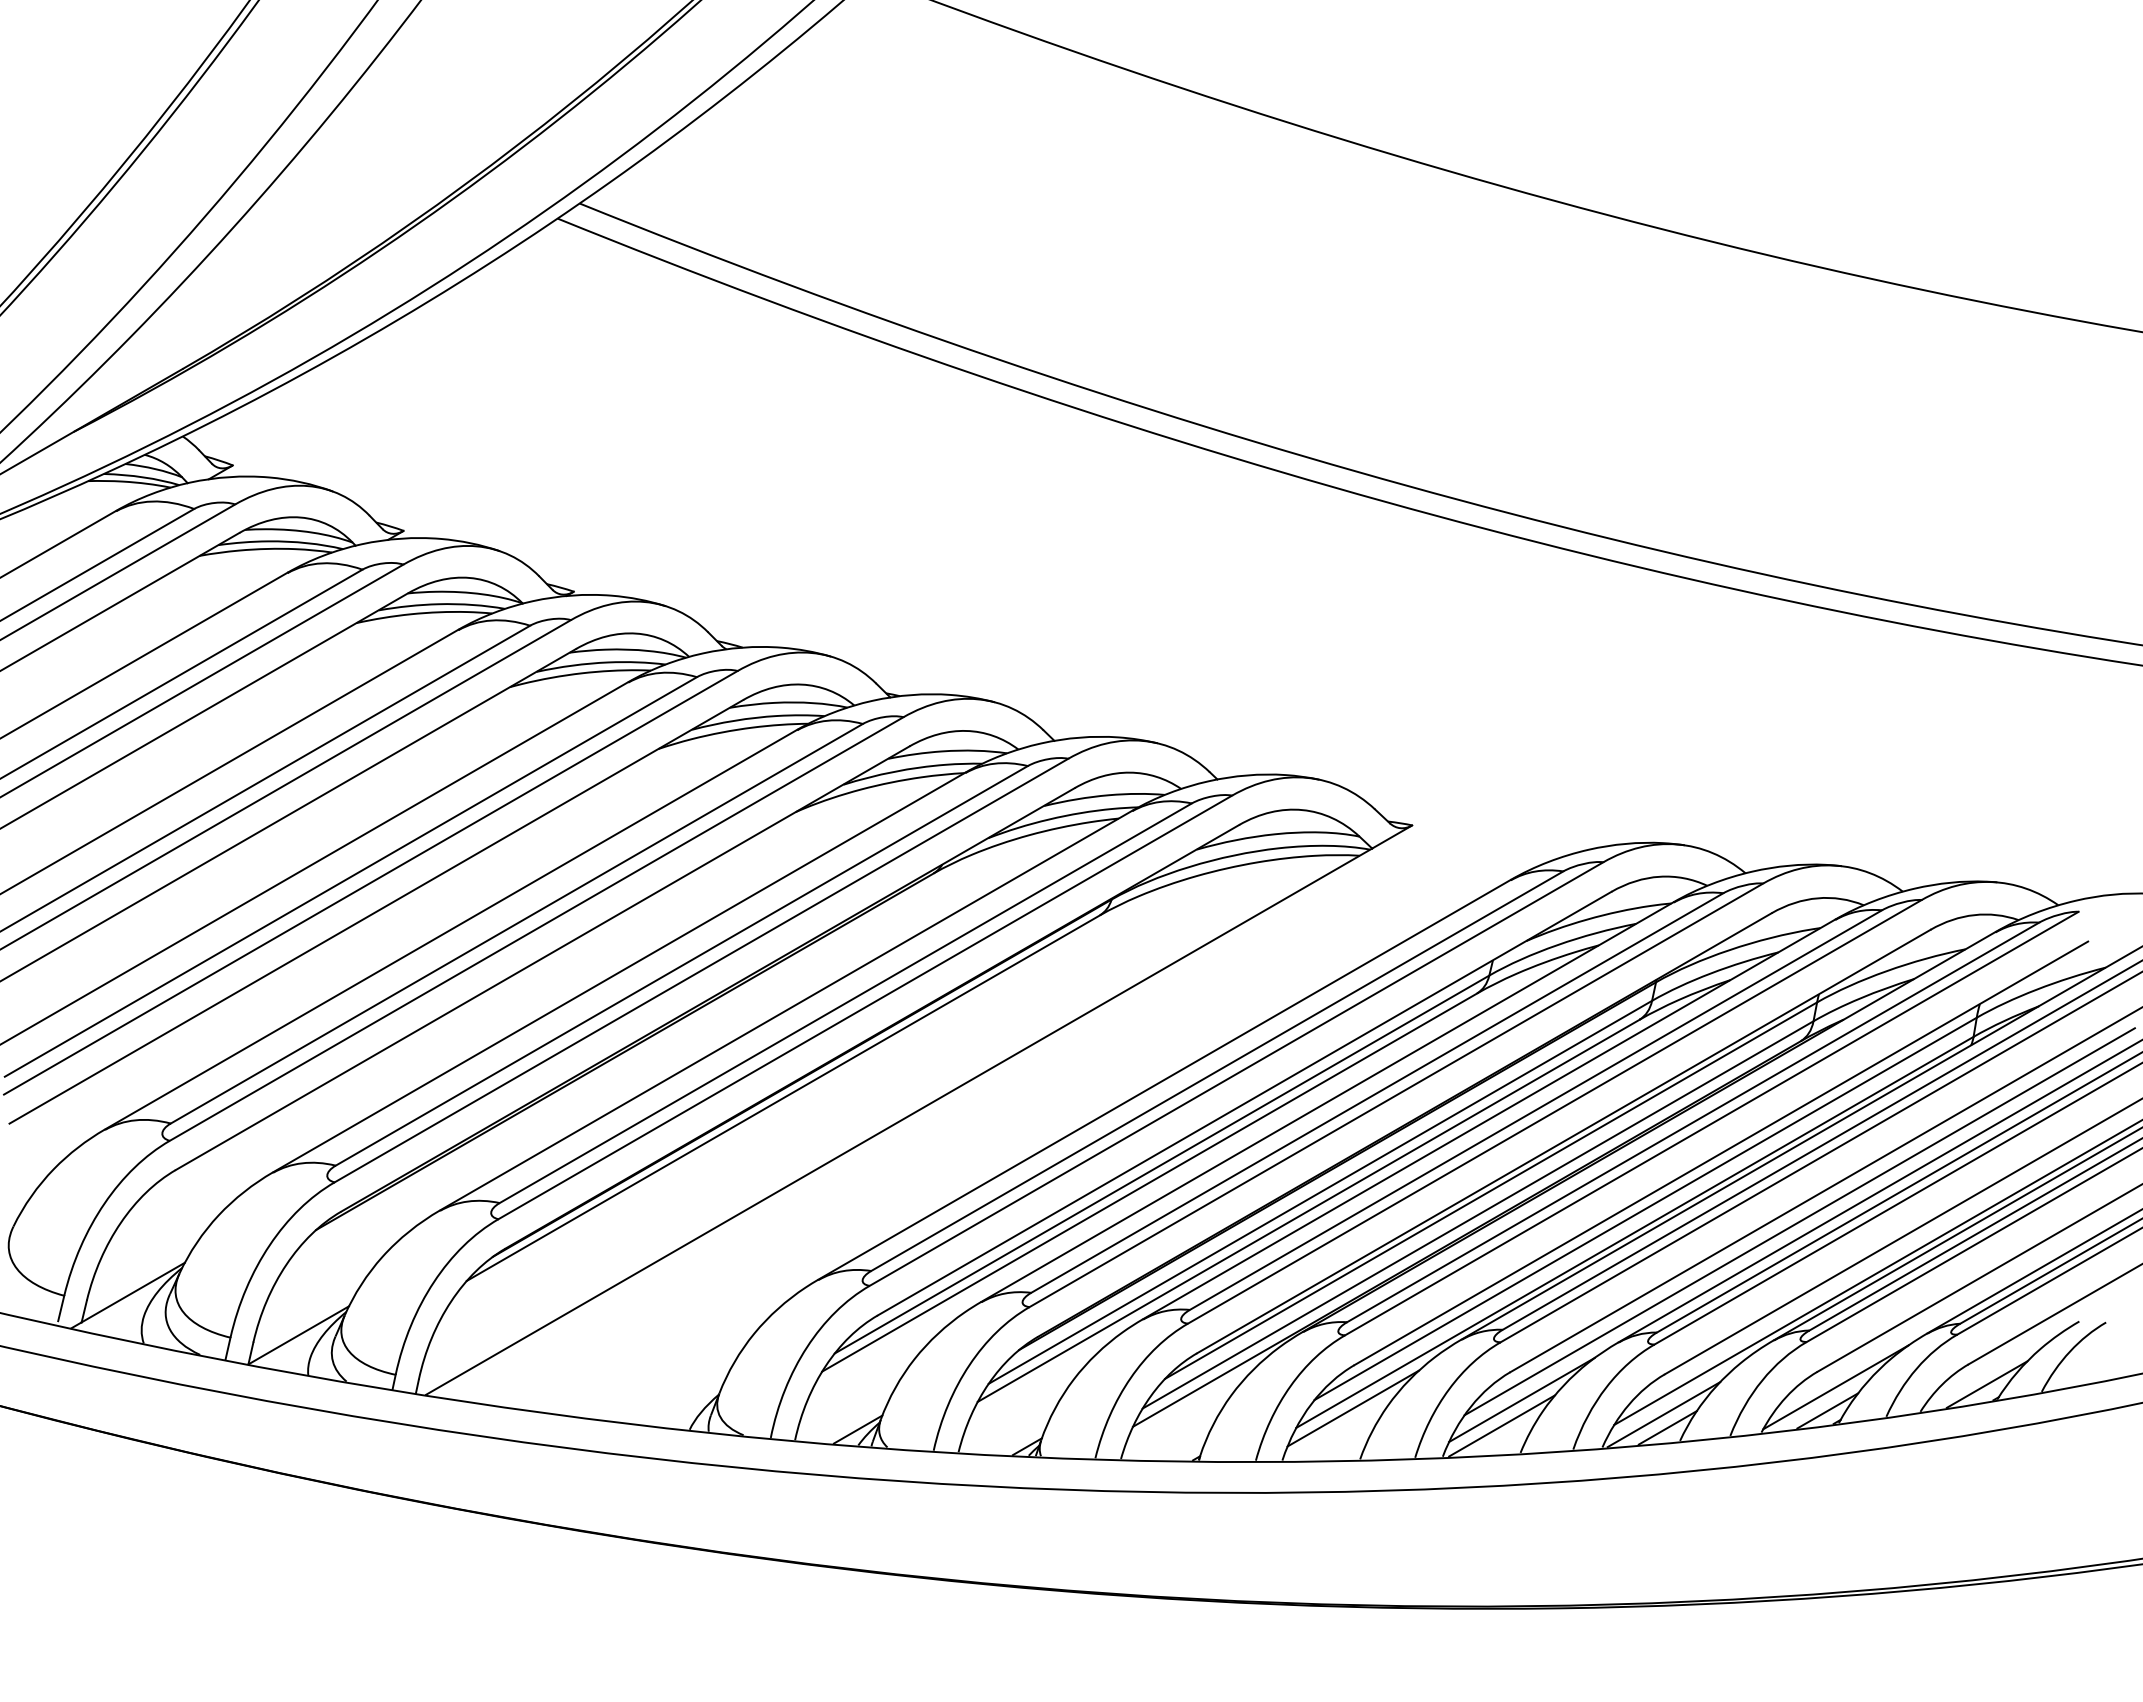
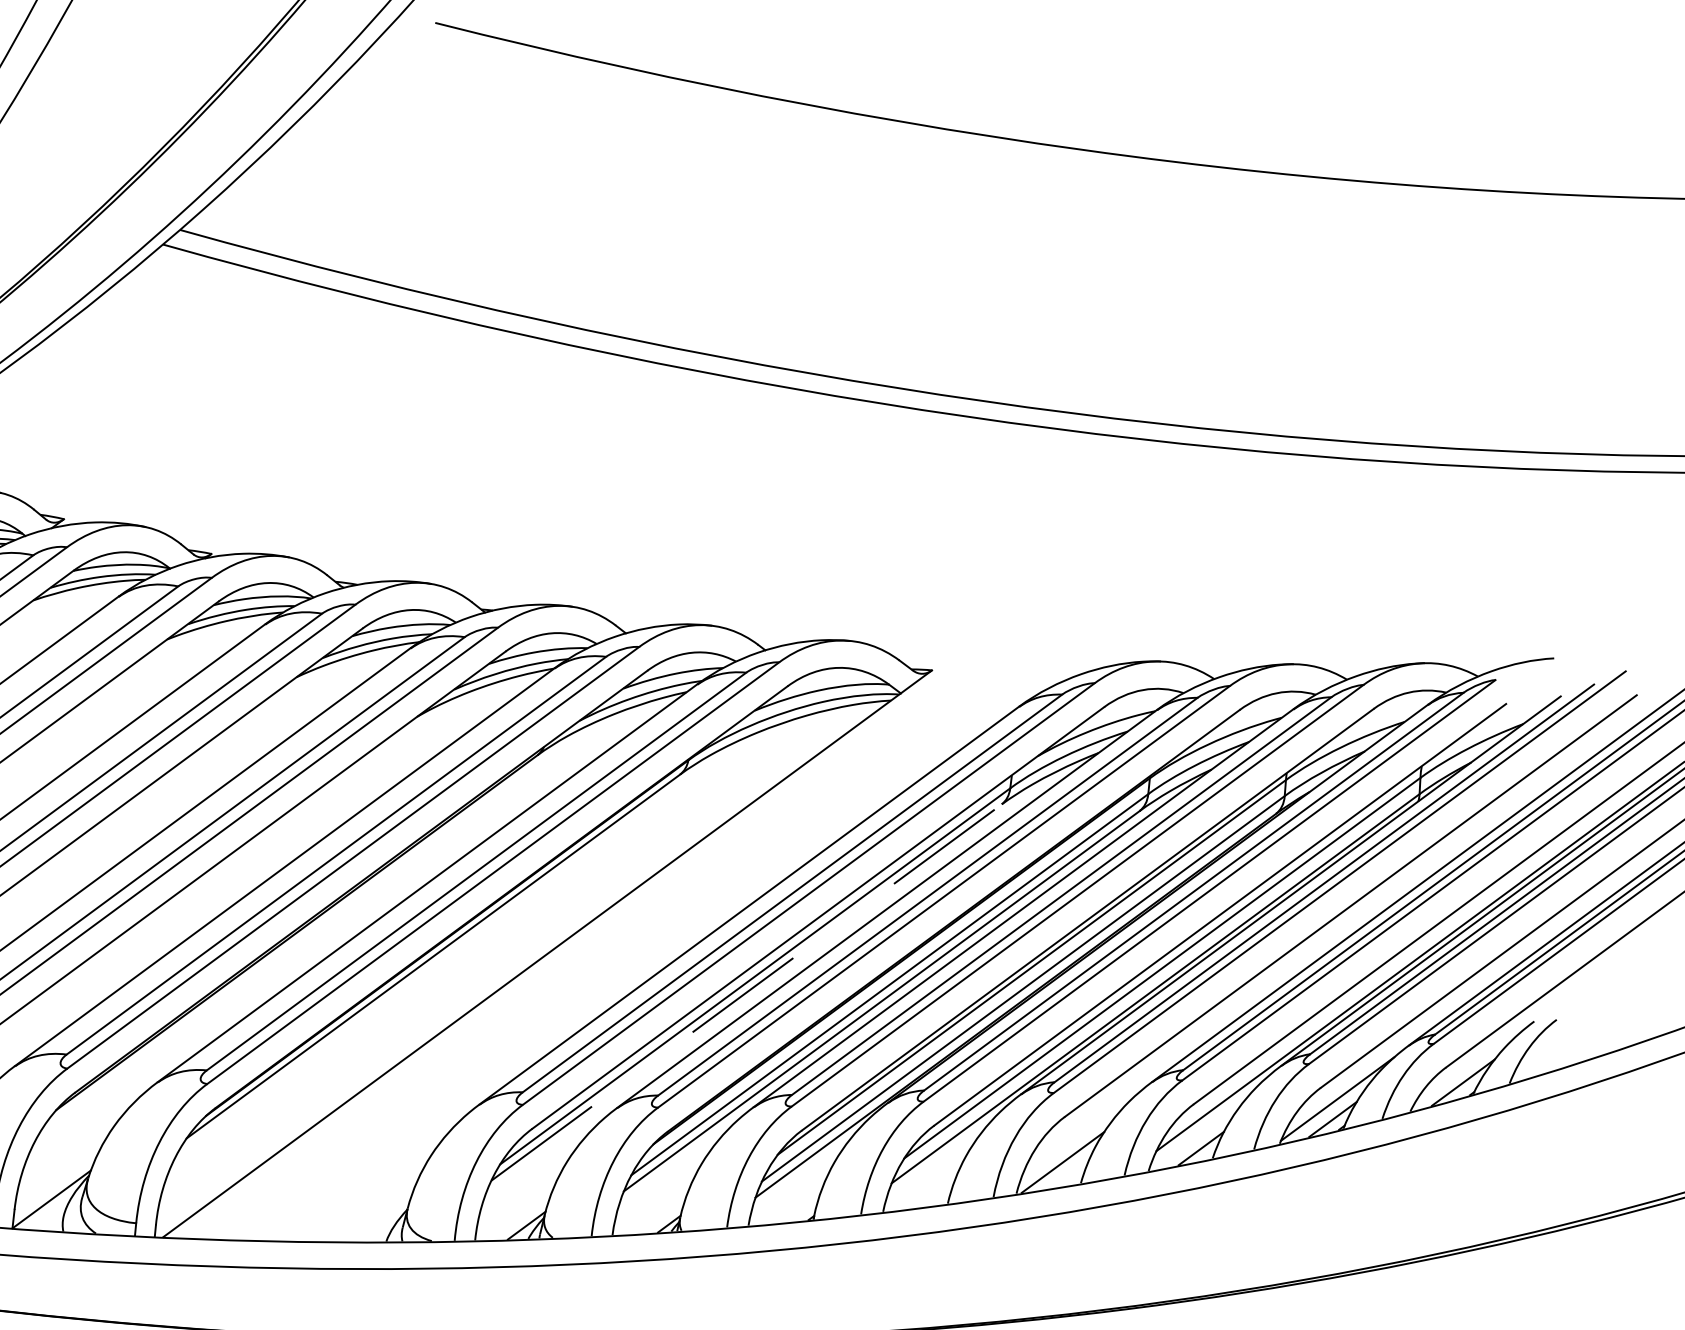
line: (1150, 1182) -> (747, 992), solid -> dashed
line: (1799, 1221) -> (1291, 964), removed
line: (1521, 1399) -> (1076, 1138), removed
line: (1353, 1408) -> (937, 1161), removed
line: (1663, 1414) -> (1196, 1137), removed

